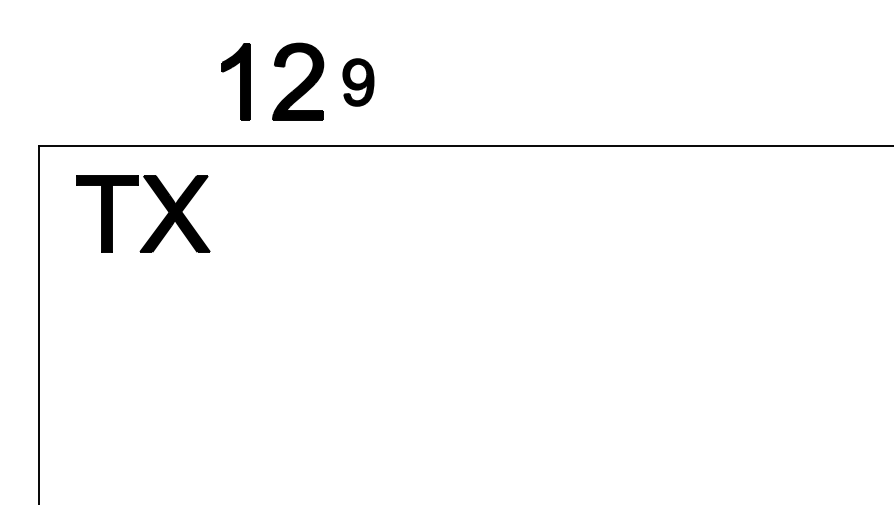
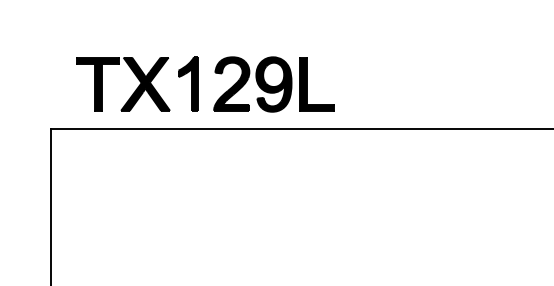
part: (406, 81) -> (307, 83), added
part: (358, 82) -> (274, 84), size x1.67
part: (158, 225) -> (133, 92), moved

